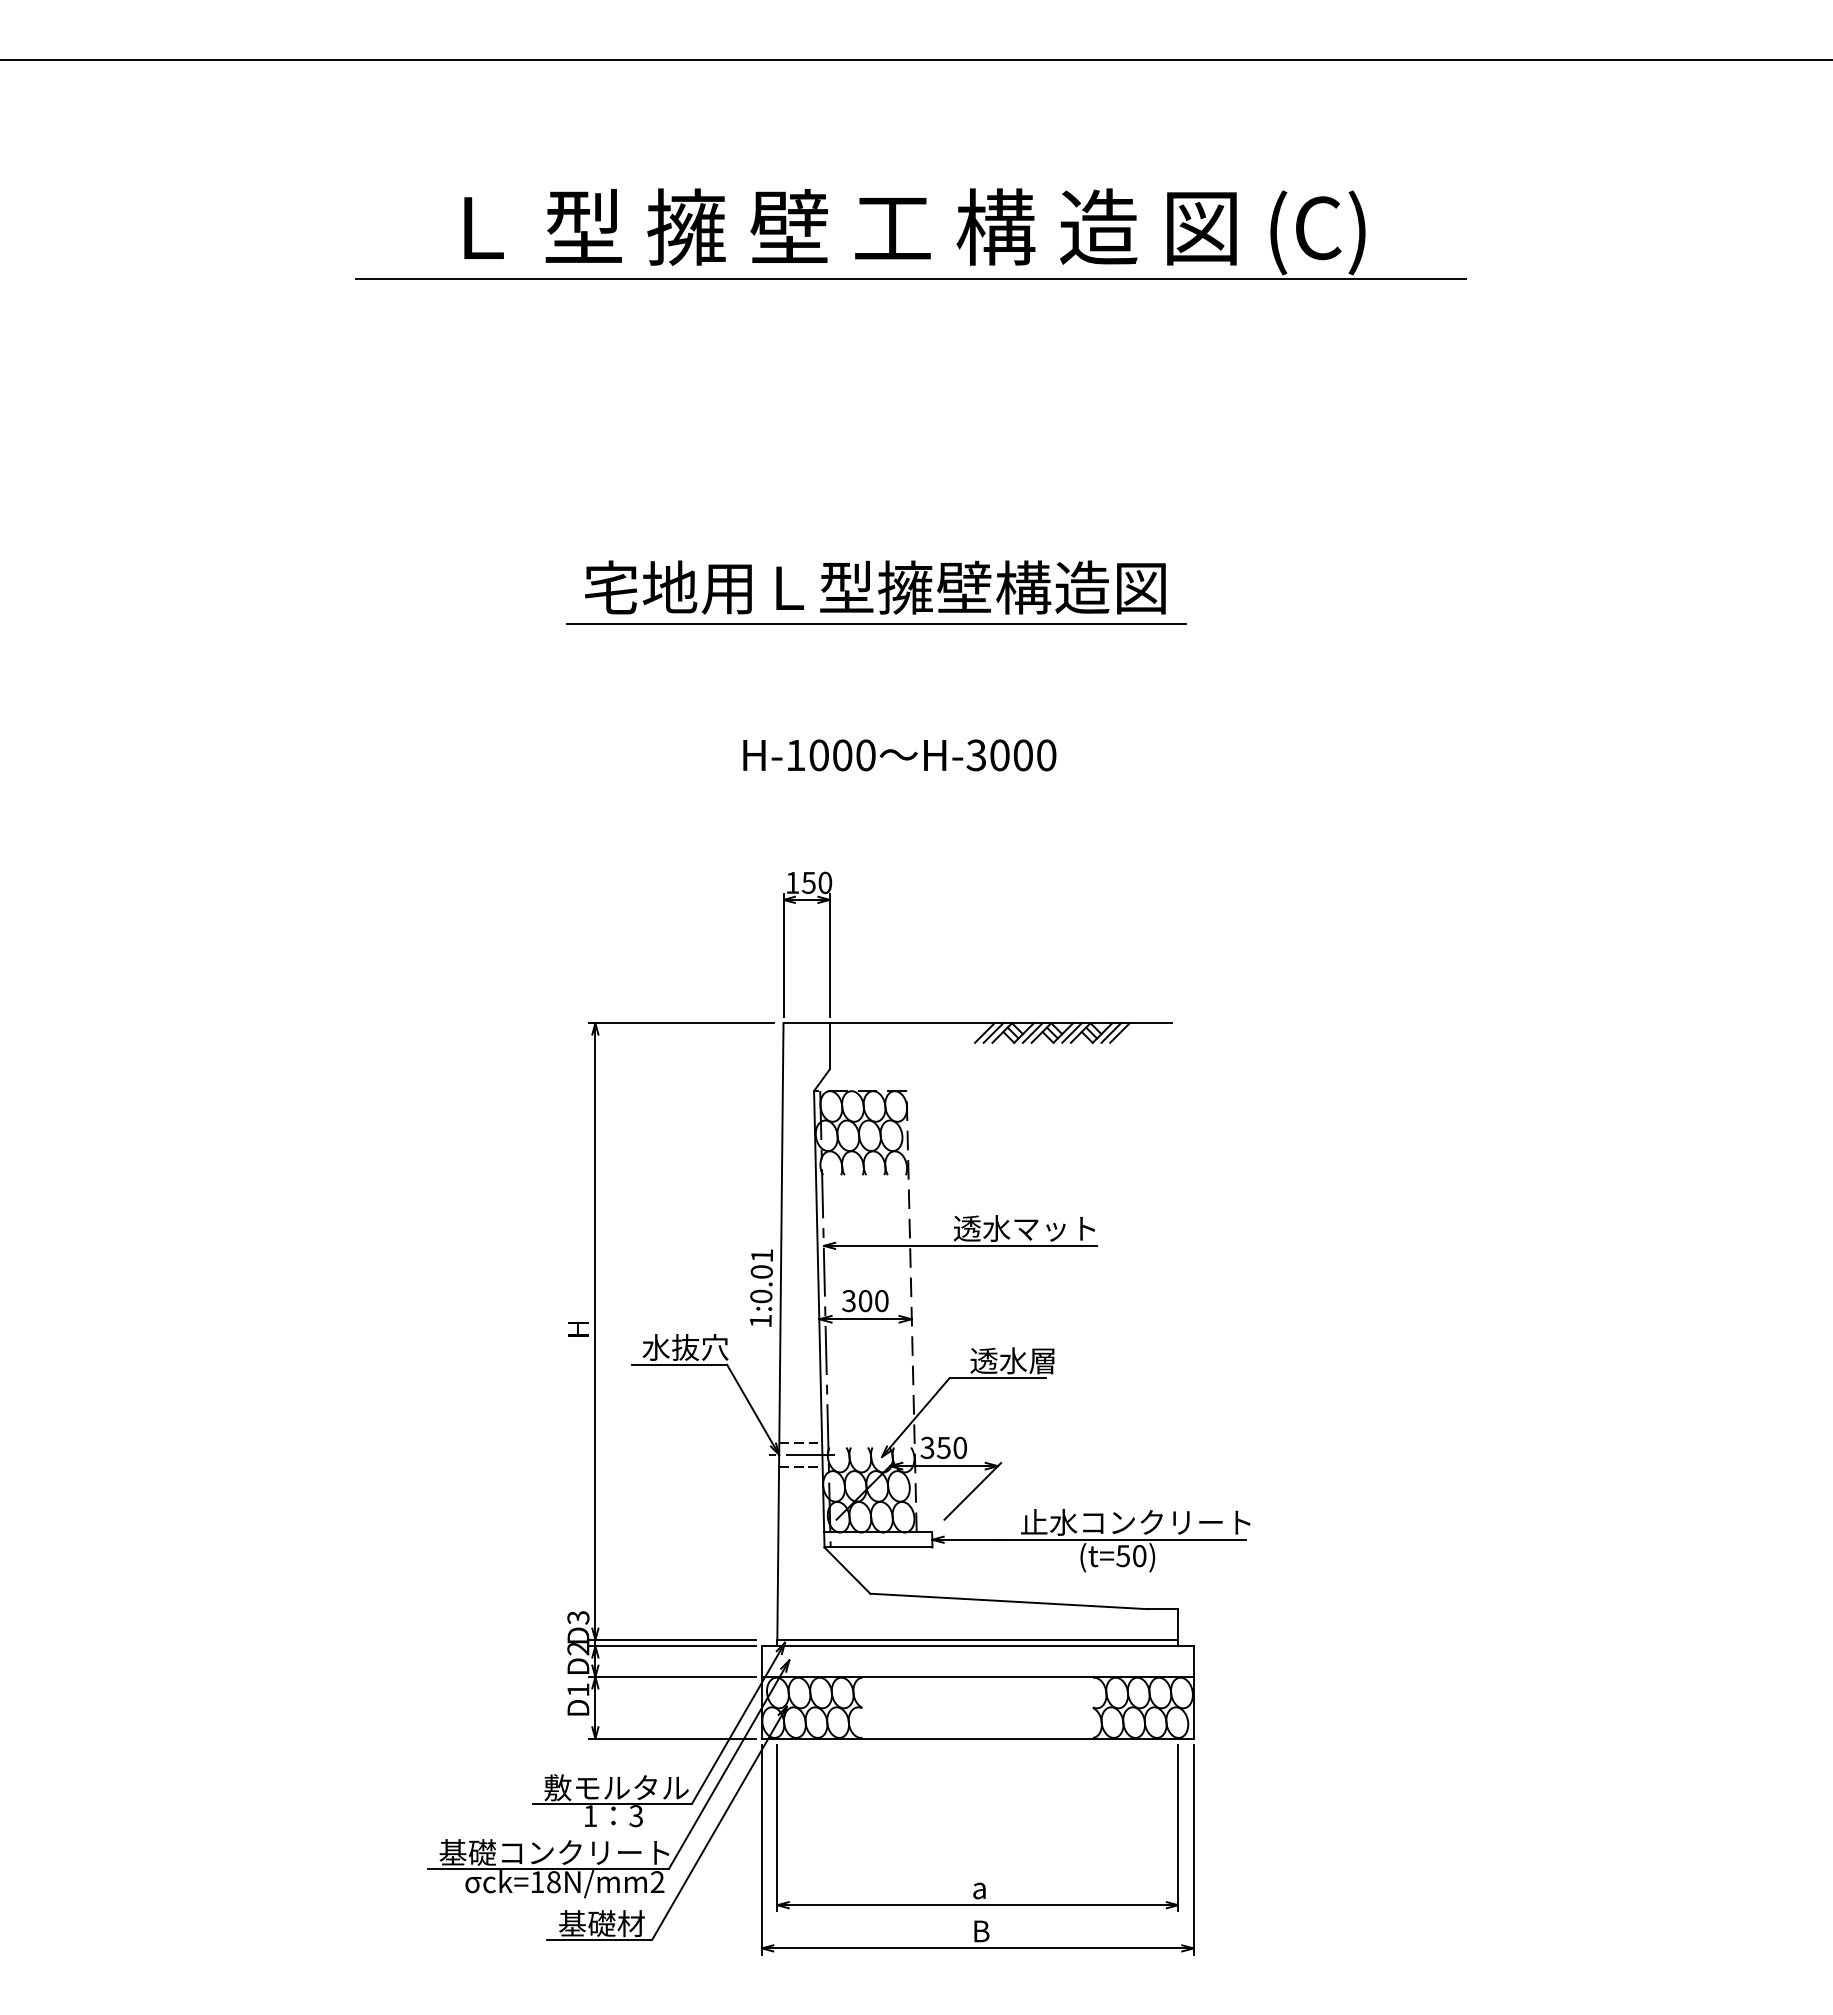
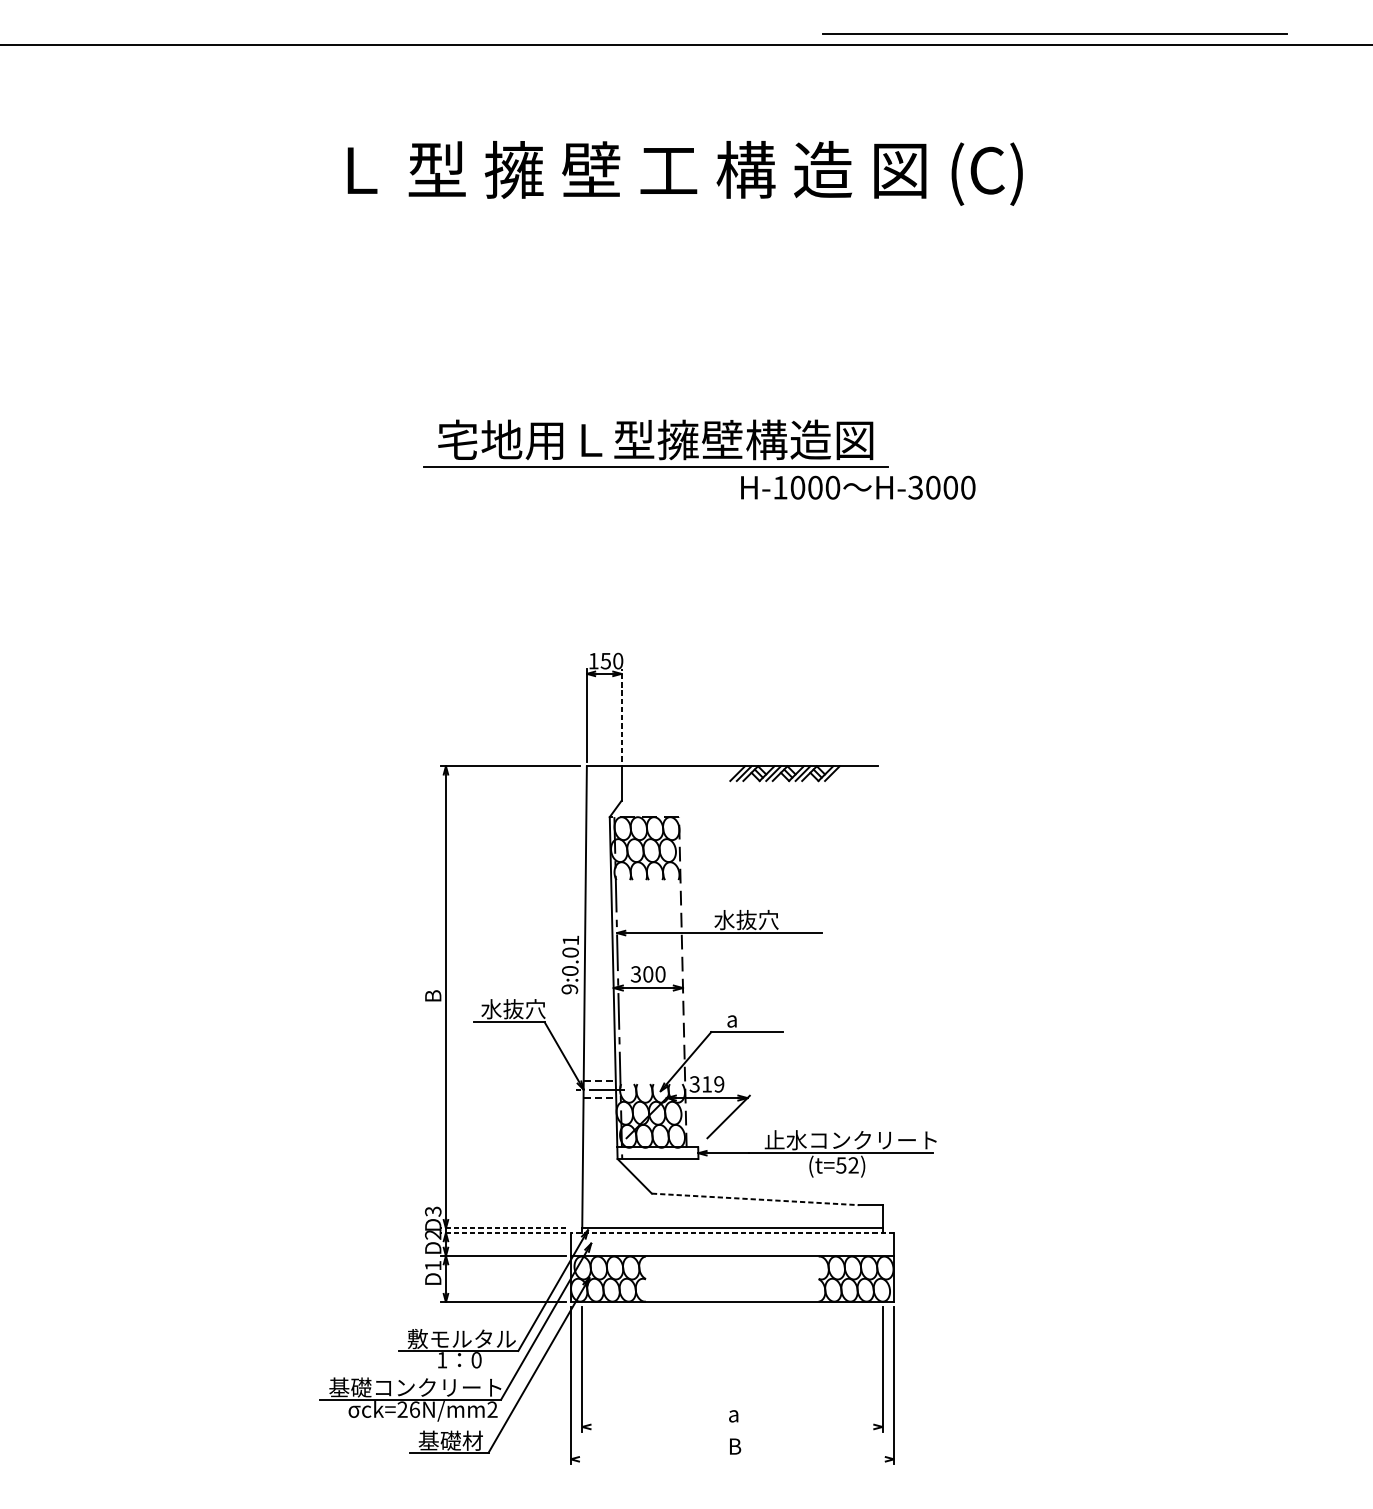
line: (1408, 45) -> (1055, 33), added
line: (910, 278) -> (682, 208), removed
text: (899, 755) -> (858, 487), moved
line: (829, 955) -> (621, 715), solid -> dashed
line: (1119, 1032) -> (838, 773), removed
text: (1024, 1228) -> (767, 920), 透水マット -> 水抜穴
text: (760, 1320) -> (569, 988), 1:0.01 -> 9:0.01
text: (578, 1329) -> (433, 995), H -> B
text: (1012, 1360) -> (758, 1018), 透水層 -> a
text: (951, 1447) -> (712, 1084), 350 -> 319
text: (1139, 1556) -> (853, 1165), (t=50) -> (t=52)
line: (1008, 1601) -> (755, 1199), solid -> dashed
line: (671, 1639) -> (502, 1227), solid -> dashed
line: (671, 1646) -> (502, 1233), solid -> dashed
line: (977, 1646) -> (732, 1233), solid -> dashed
text: (636, 1816) -> (476, 1360), 3 -> 0
text: (545, 1882) -> (408, 1409), ck=18N/mm2 -> ck=26N/mm2
line: (977, 1905) -> (732, 1427), removed
line: (977, 1948) -> (732, 1459), removed

